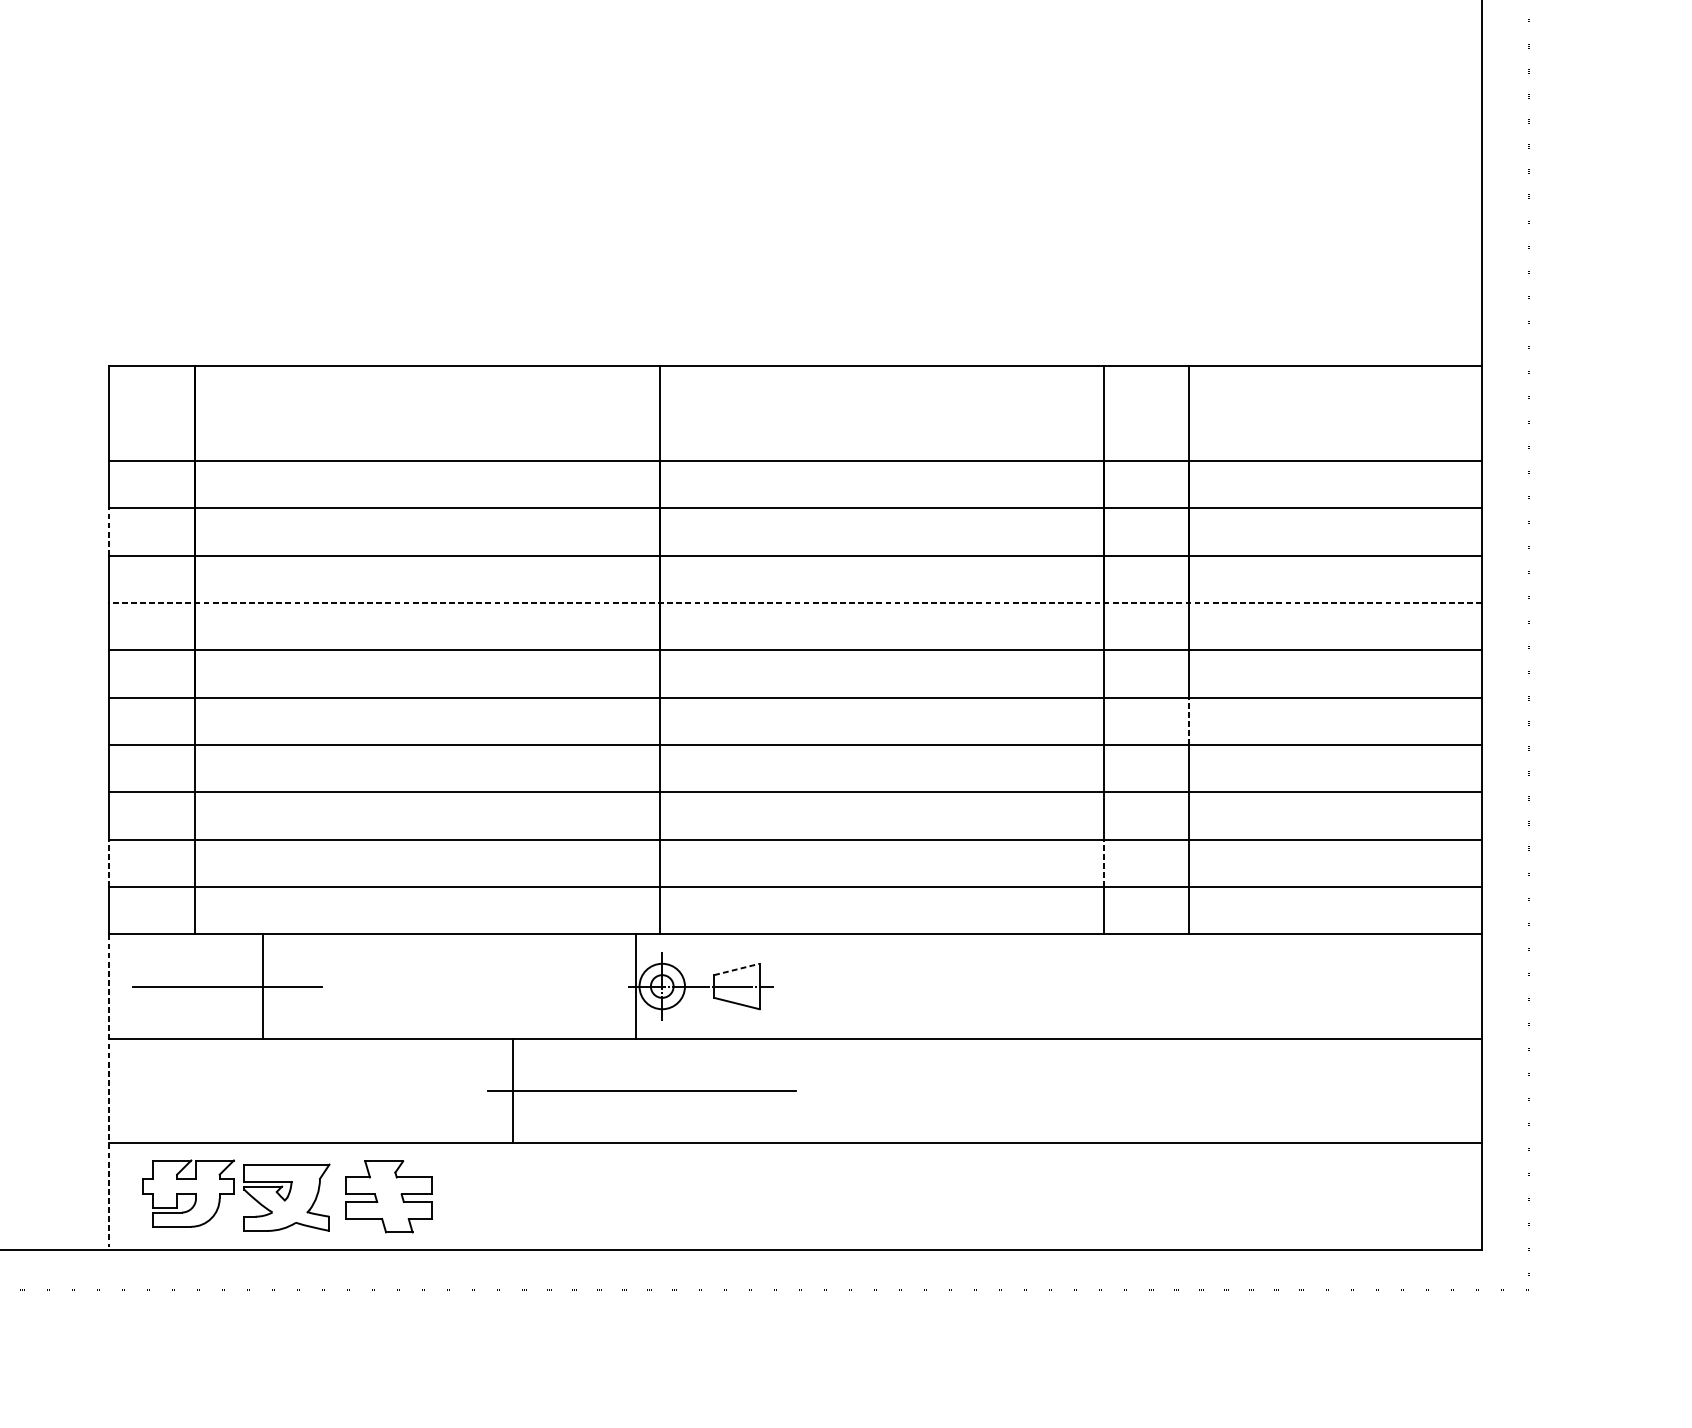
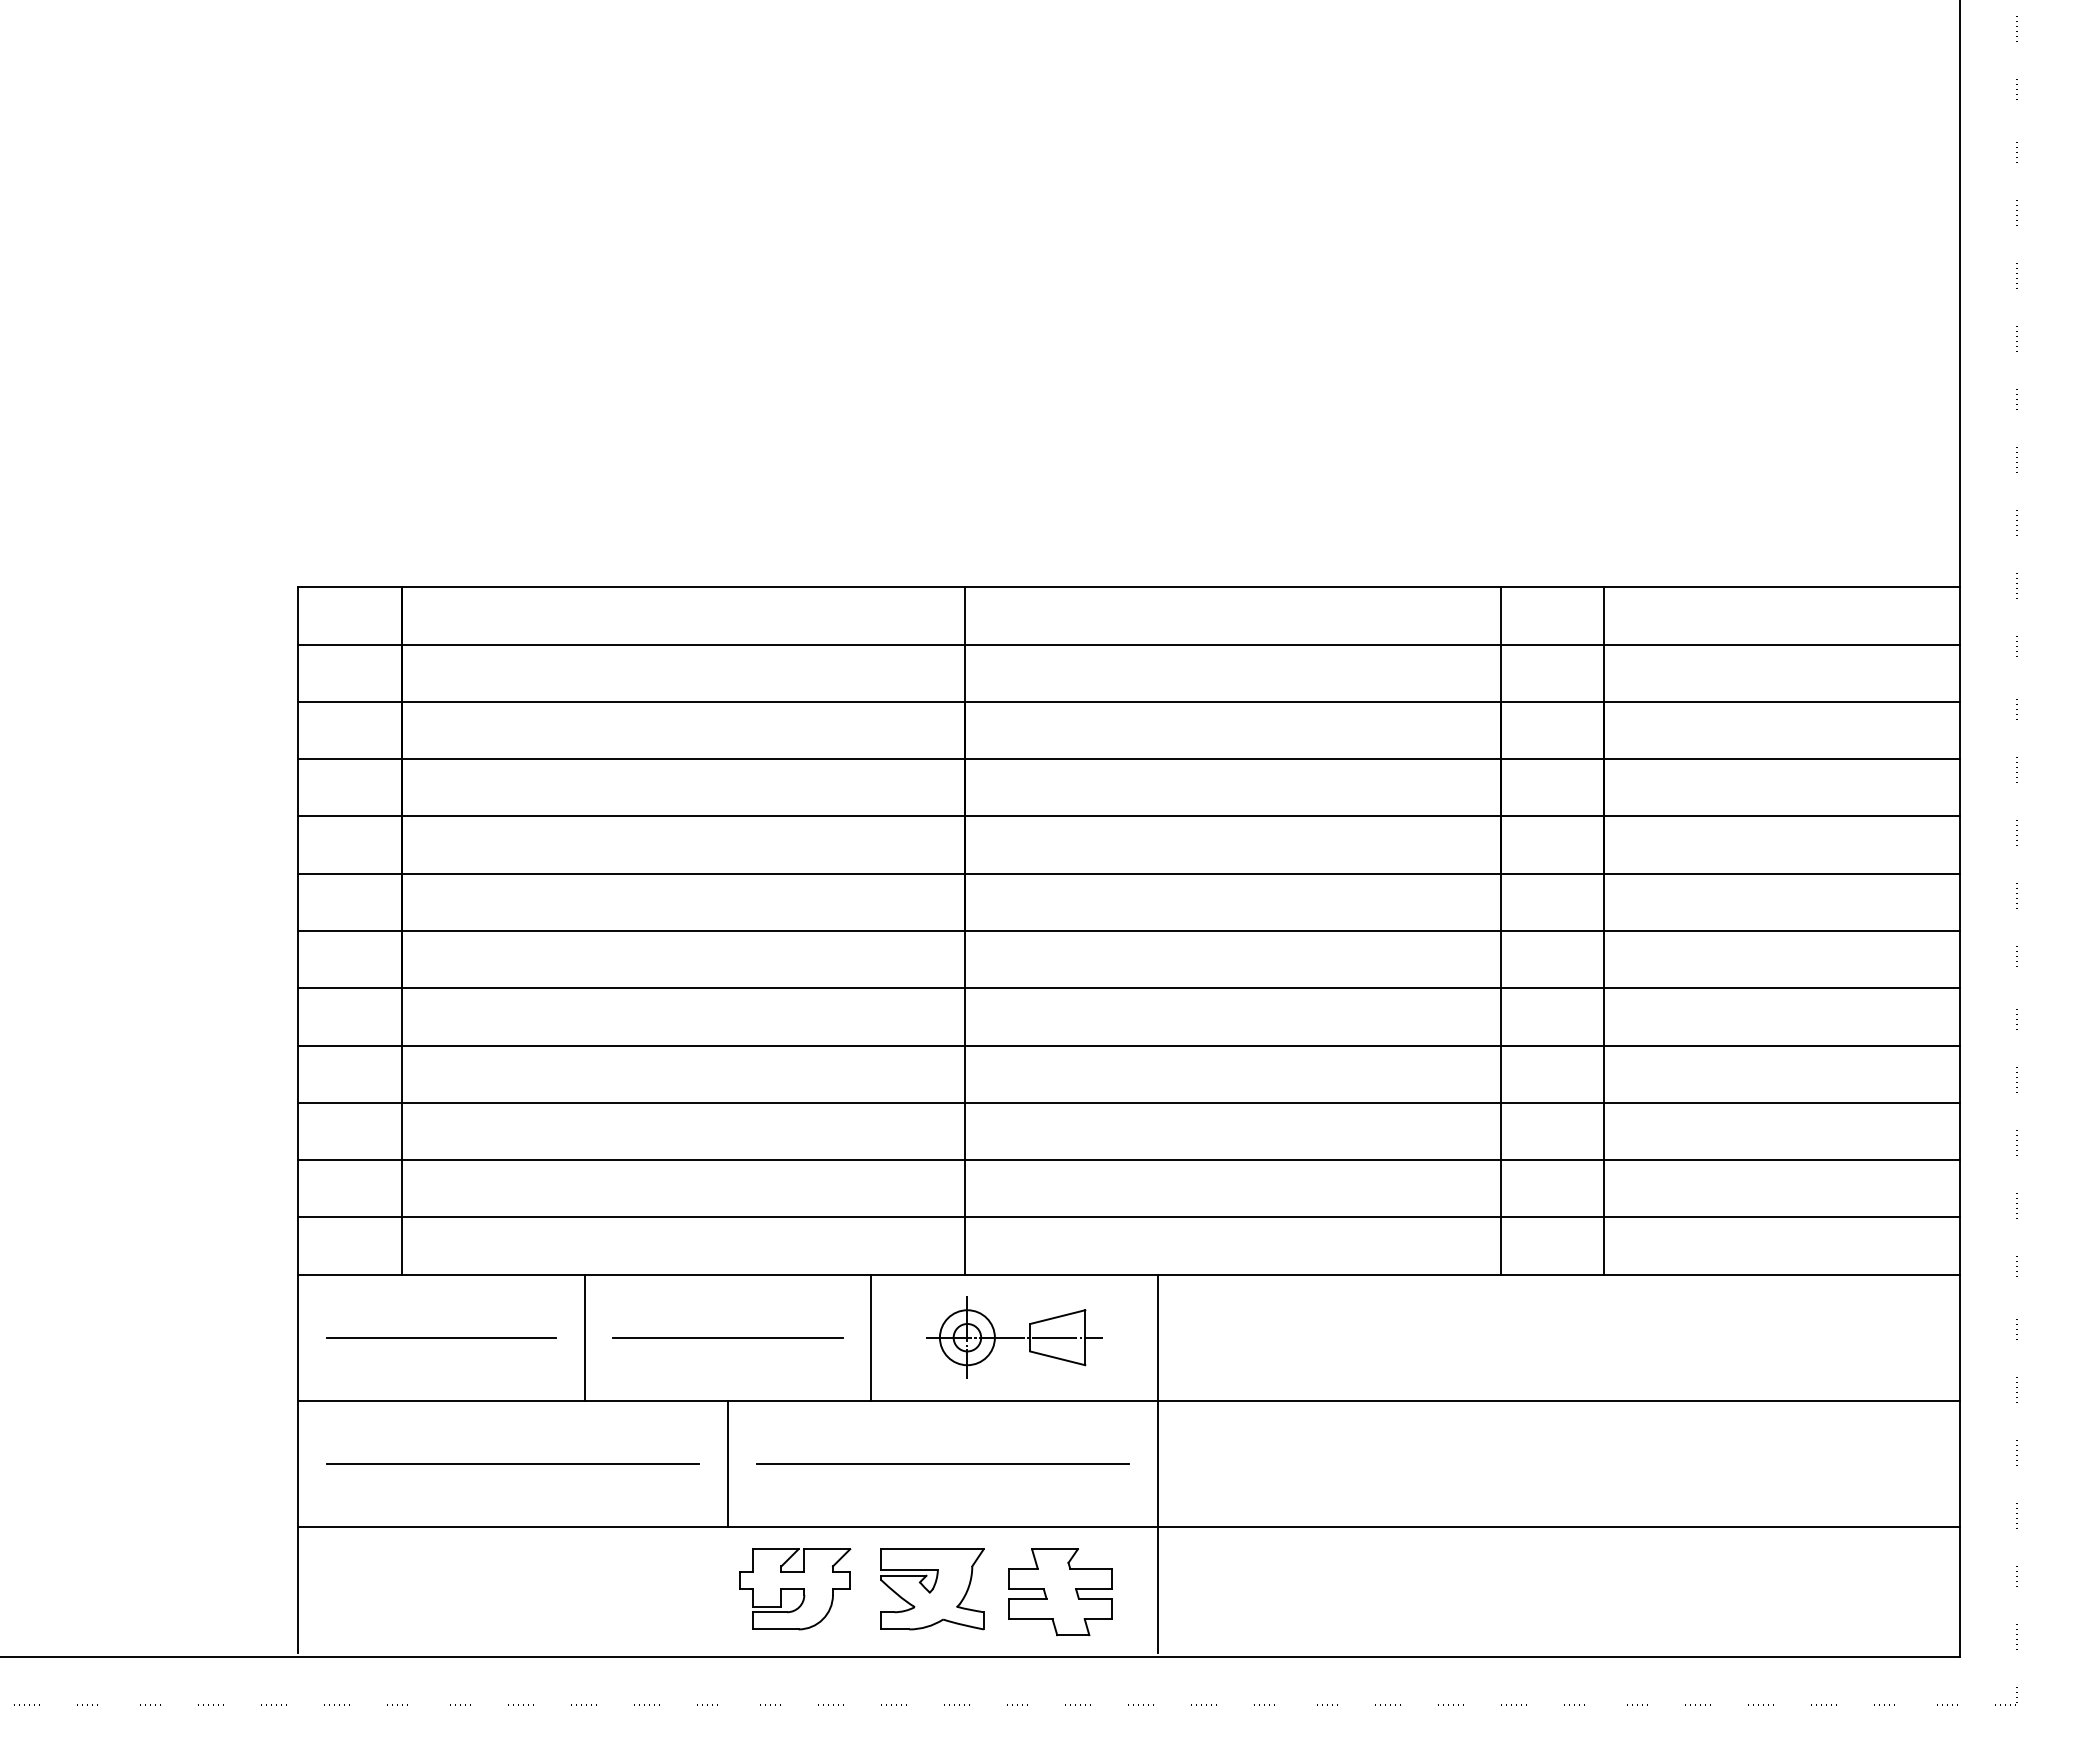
line: (795, 413) -> (1128, 644), added
line: (109, 531) -> (298, 787), dashed -> solid
line: (795, 602) -> (1128, 873), dashed -> solid
line: (1188, 721) -> (1604, 1016), dashed -> solid
line: (109, 863) -> (298, 1188), dashed -> solid
line: (1103, 863) -> (1501, 1188), dashed -> solid
line: (737, 968) -> (1058, 1316), dashed -> solid
line: (263, 986) -> (584, 1337), moved
line: (463, 986) -> (727, 1337), added
line: (635, 986) -> (871, 1337), moved
line: (287, 1090) -> (513, 1463), added
line: (513, 1090) -> (728, 1463), moved
line: (819, 1090) -> (1157, 1463), added
line: (109, 1091) -> (298, 1464), dashed -> solid
part: (188, 1193) -> (795, 1589), moved
part: (287, 1197) -> (932, 1589), moved
part: (388, 1197) -> (1060, 1592), moved

